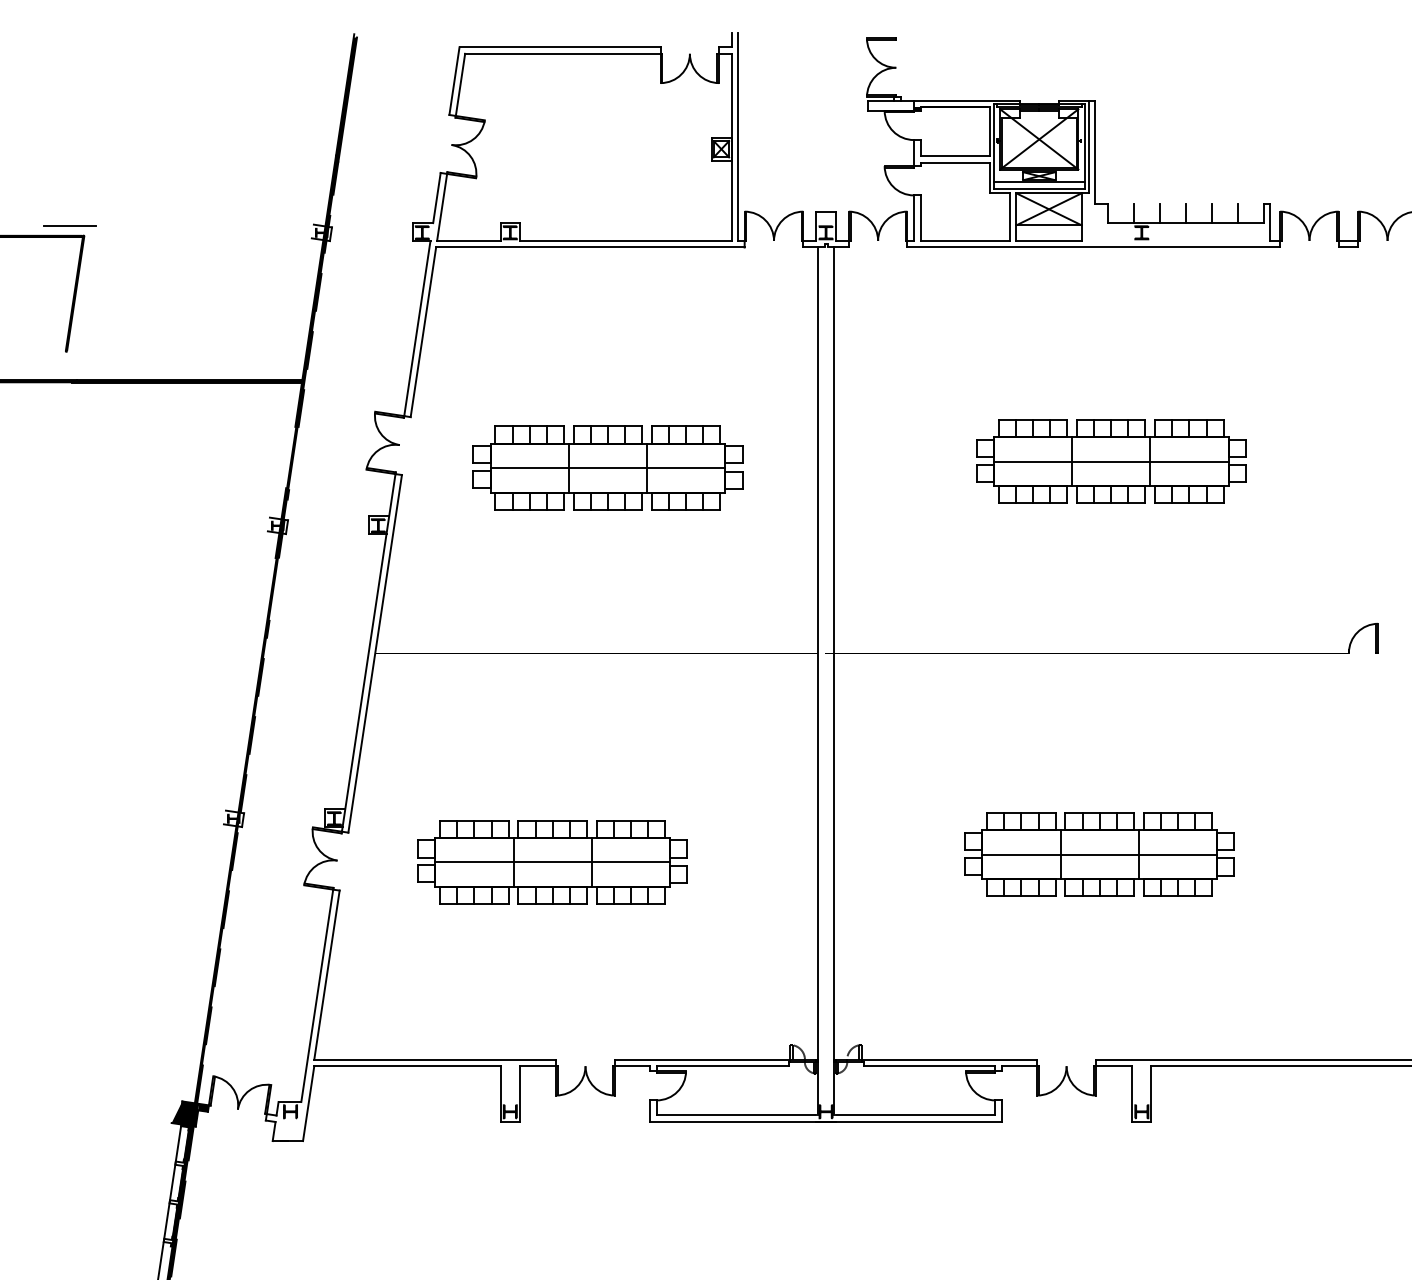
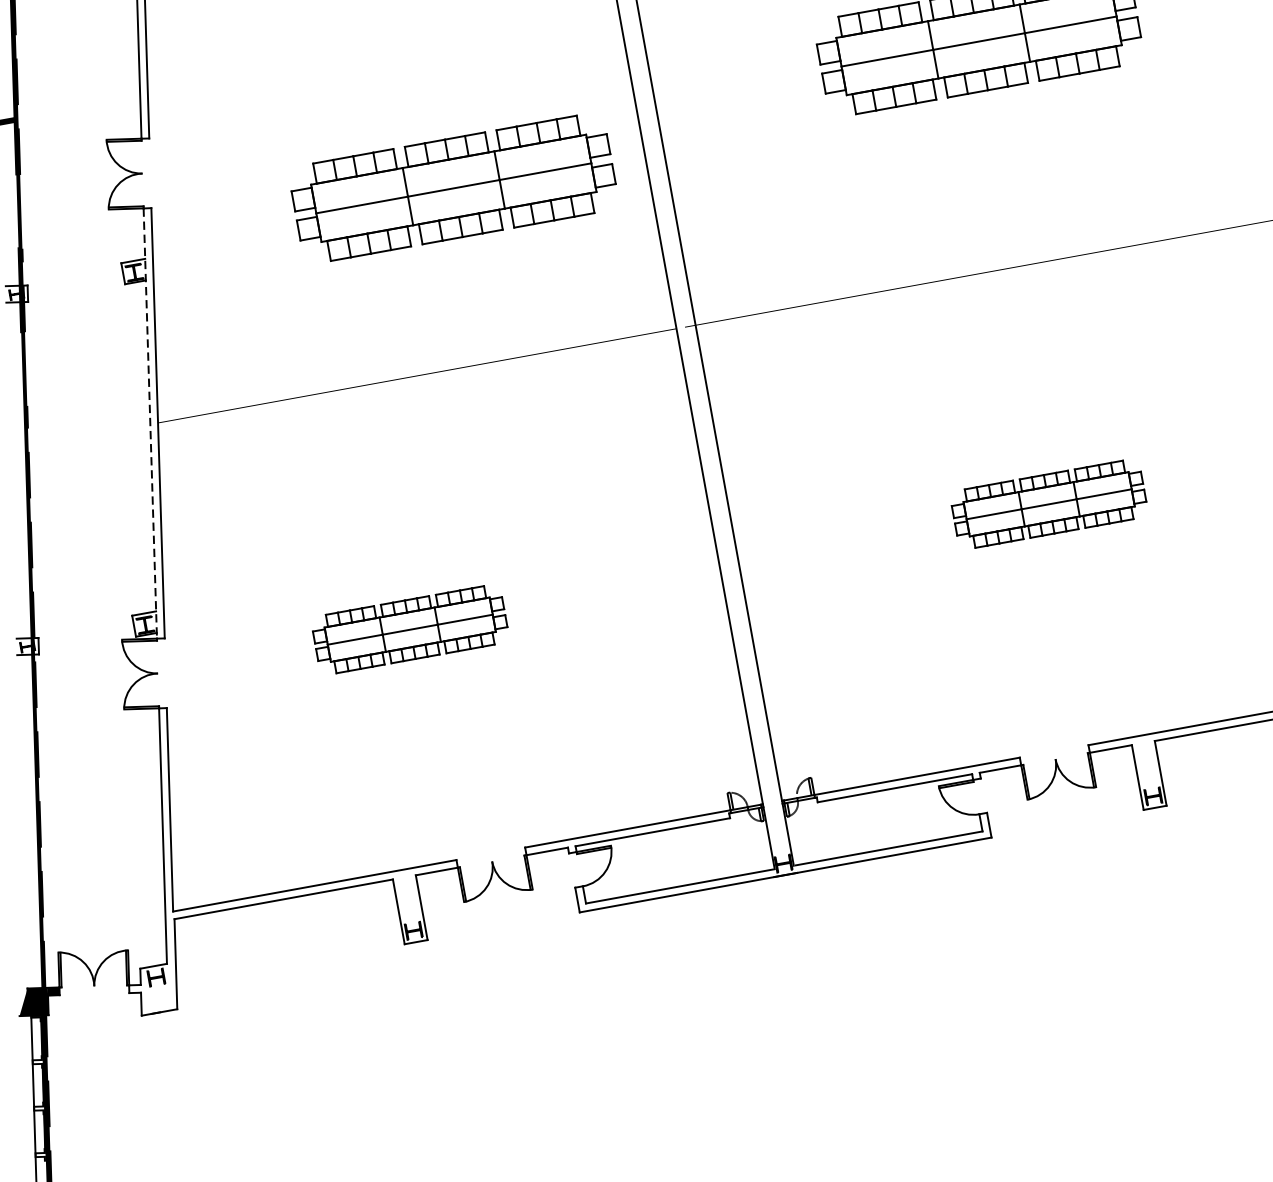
part: (607, 467) -> (453, 187), moved
line: (368, 652) -> (149, 423), solid -> dashed
part: (1099, 854) -> (1049, 504), size x0.6
part: (552, 862) -> (410, 629), size x0.6

